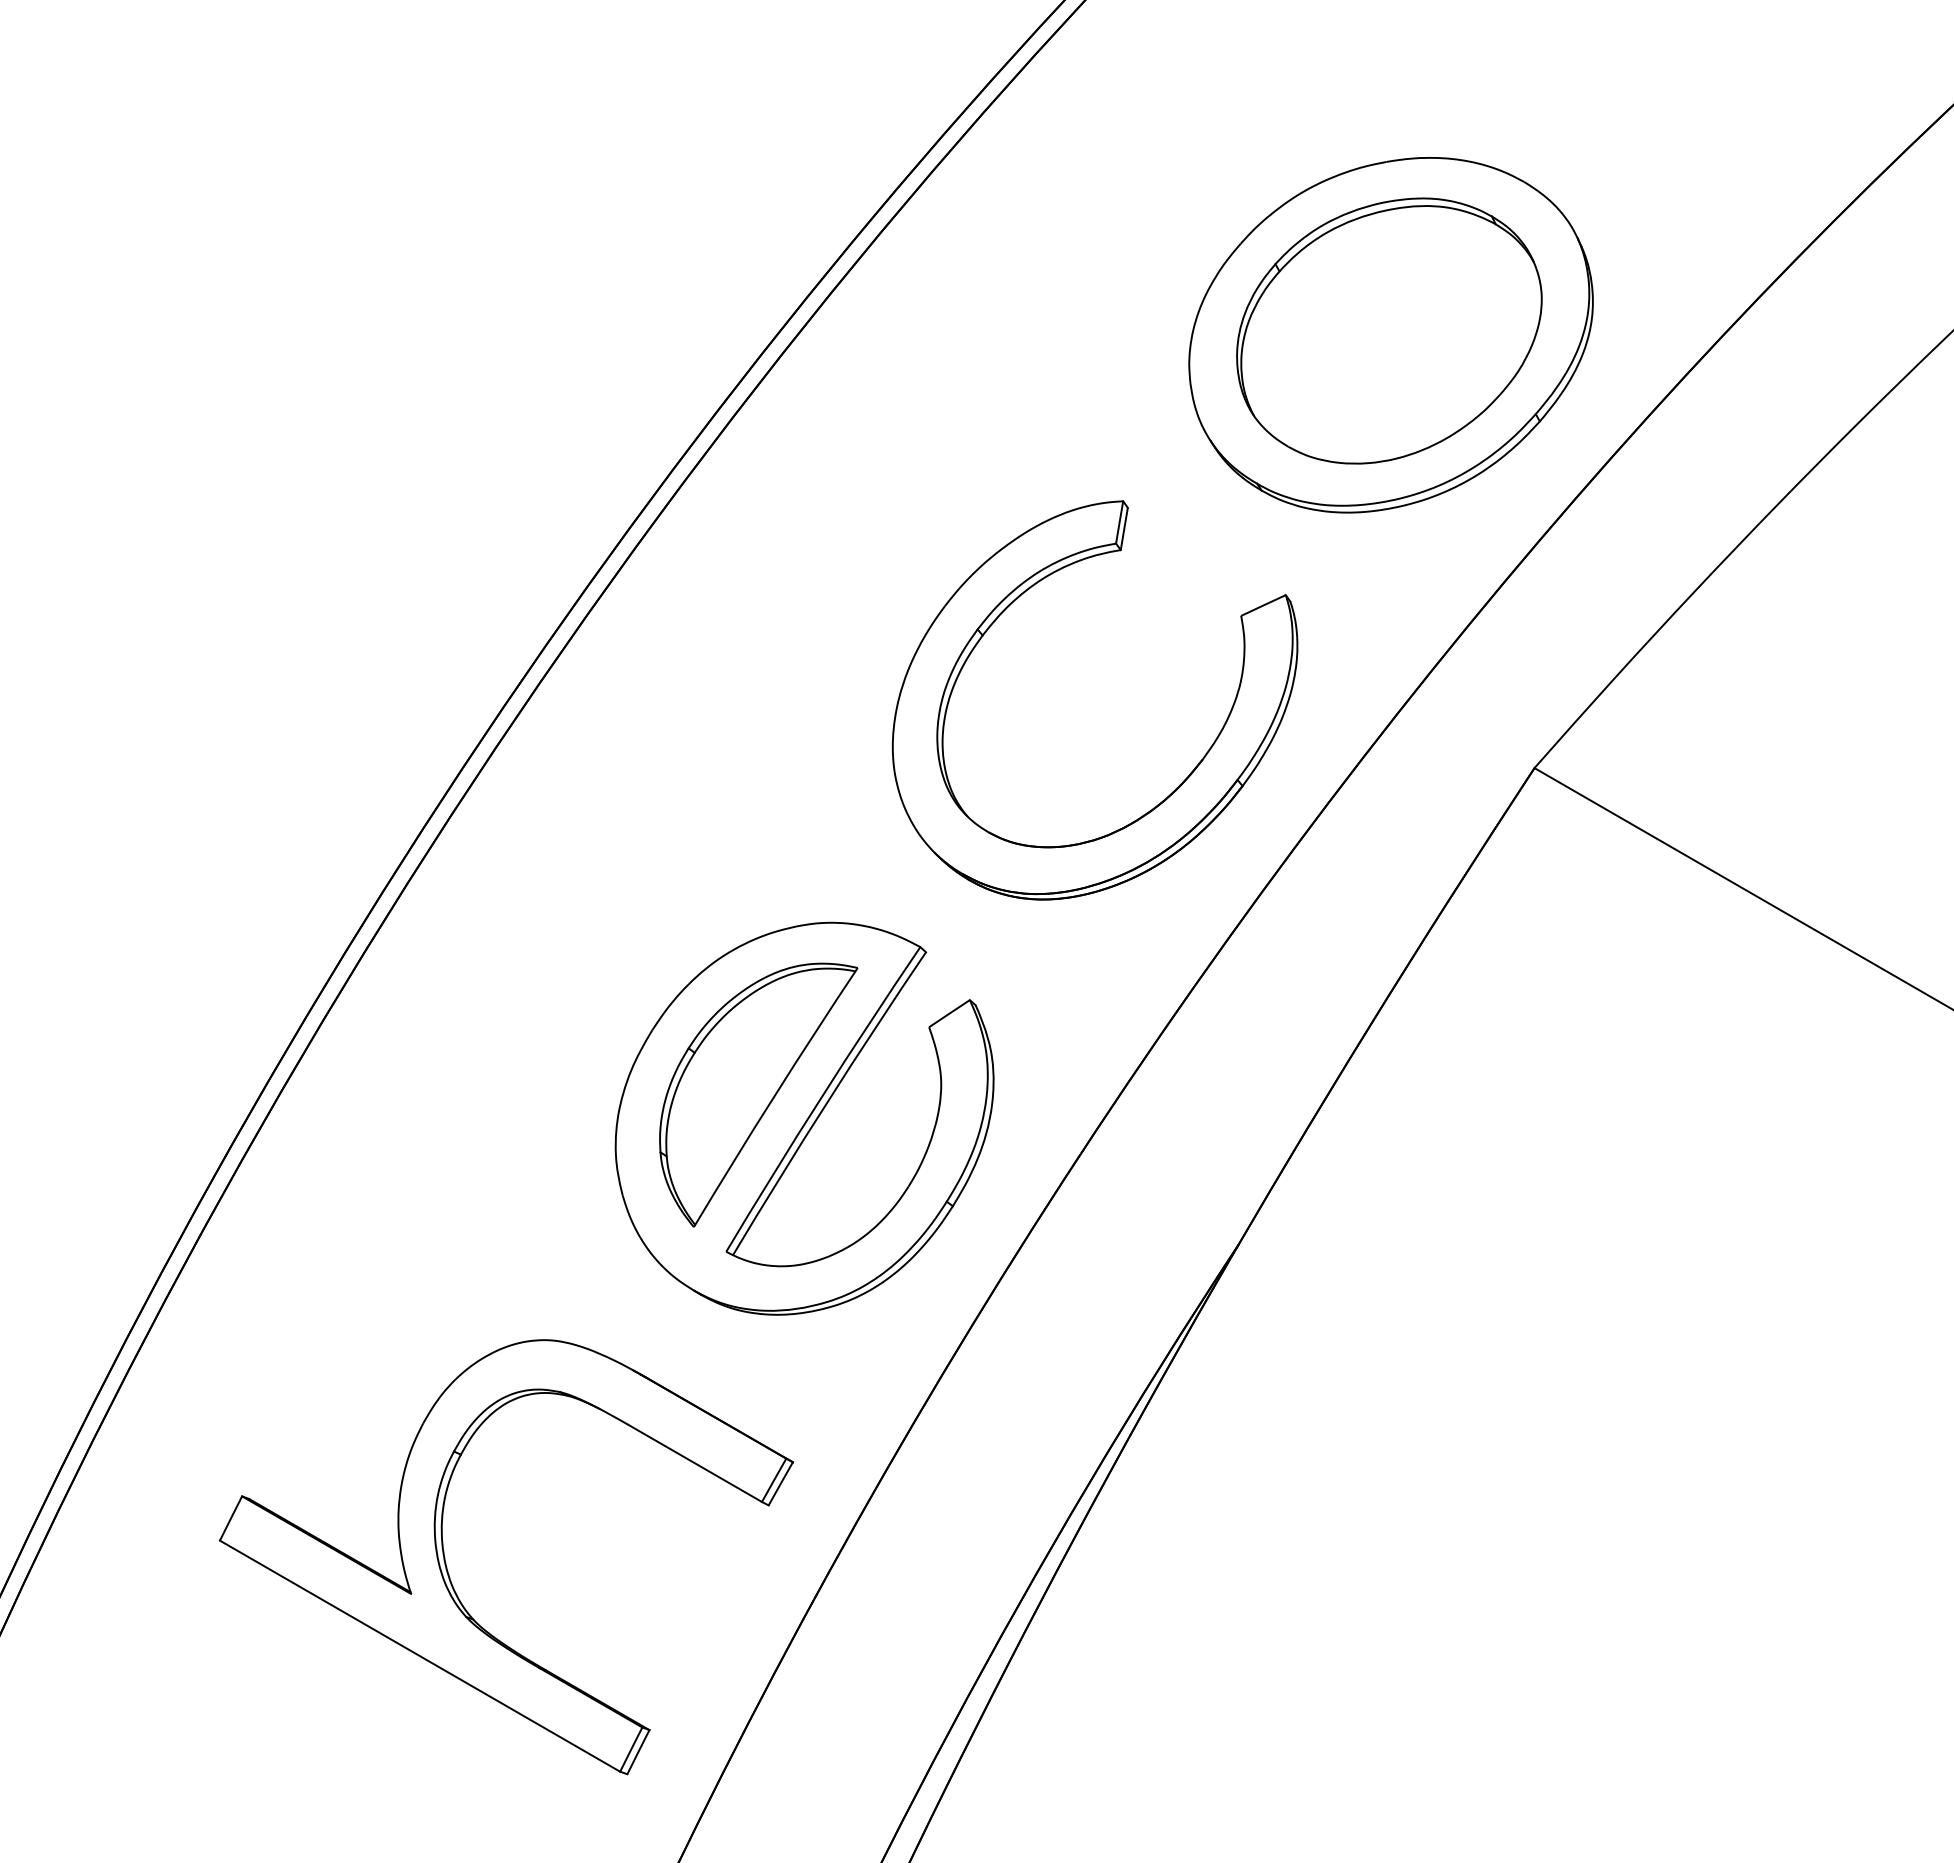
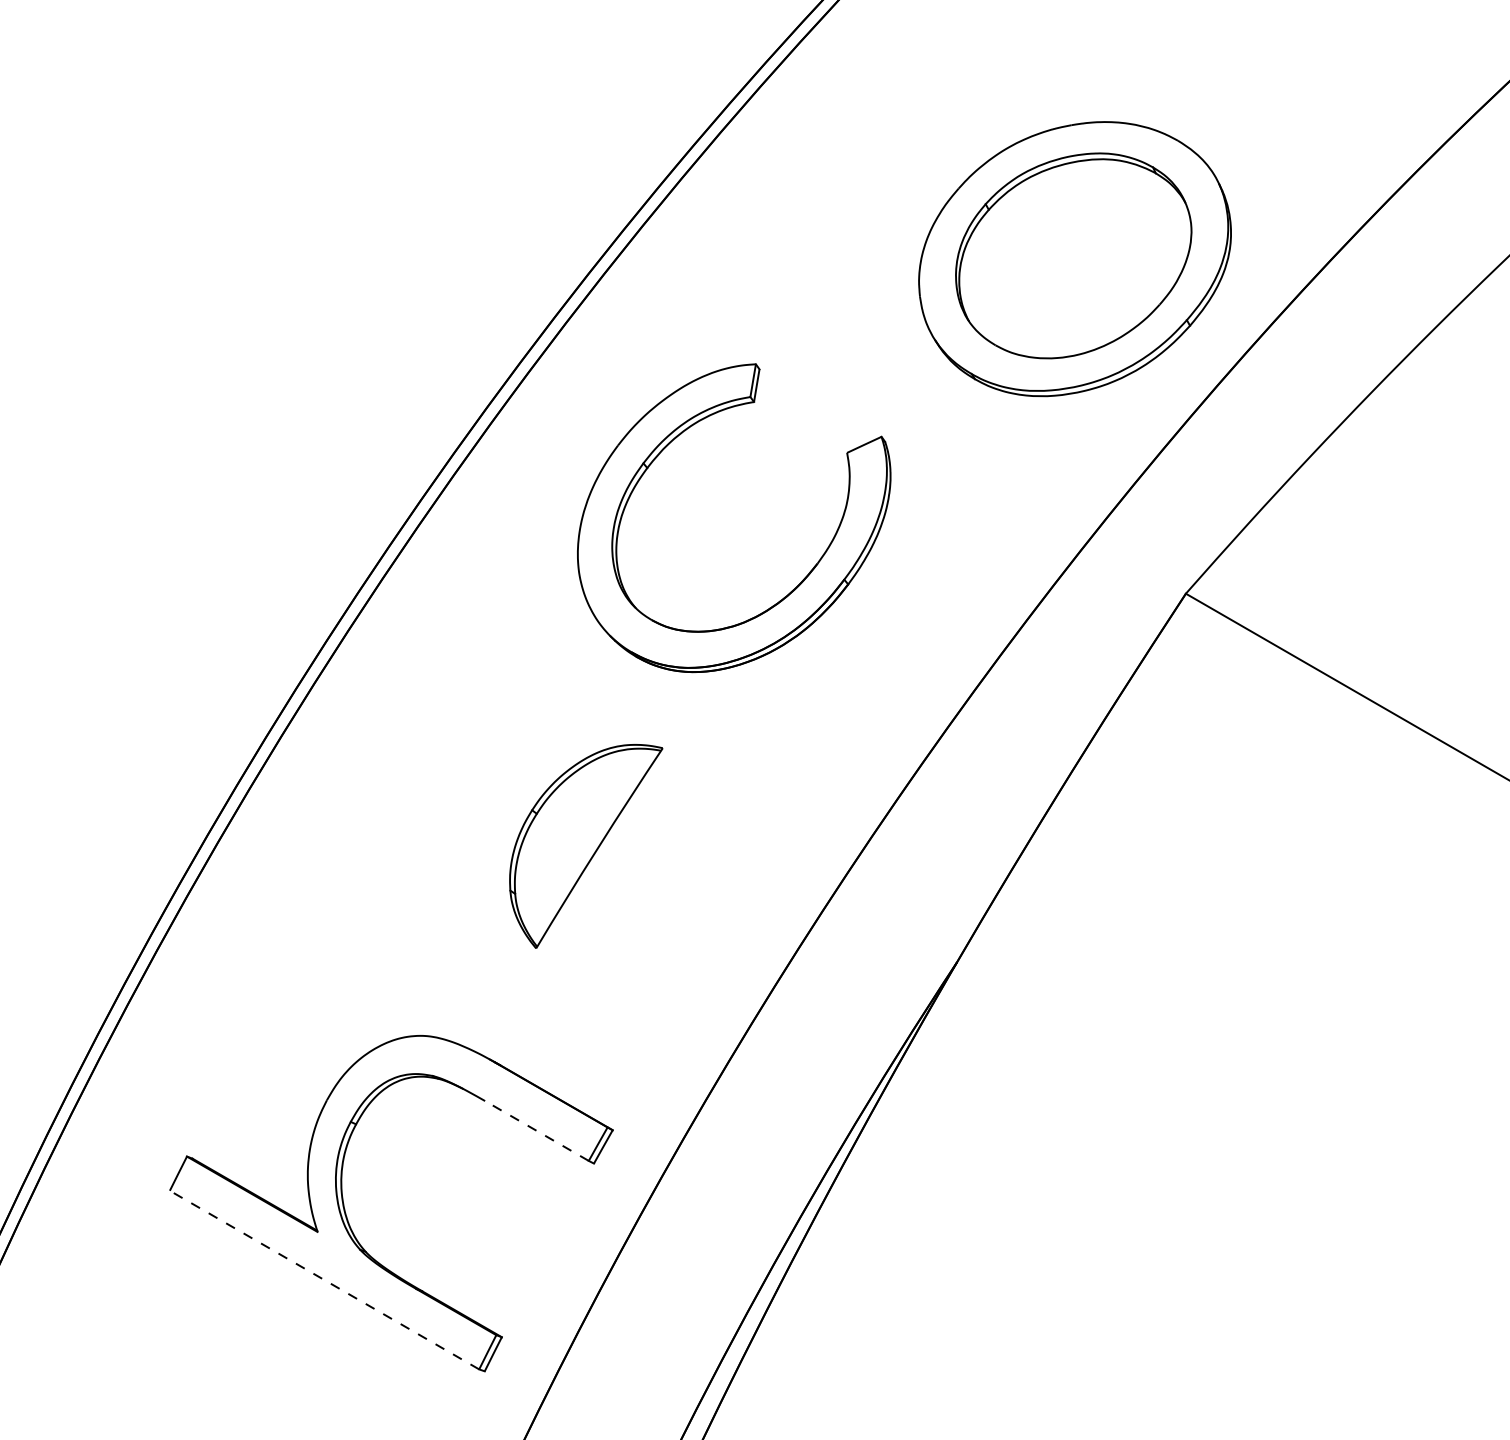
part: (1179, 784) -> (799, 583), moved
part: (804, 1118) -> (621, 864), removed
line: (694, 1463) -> (536, 1131), solid -> dashed
line: (419, 1655) -> (324, 1279), solid -> dashed

